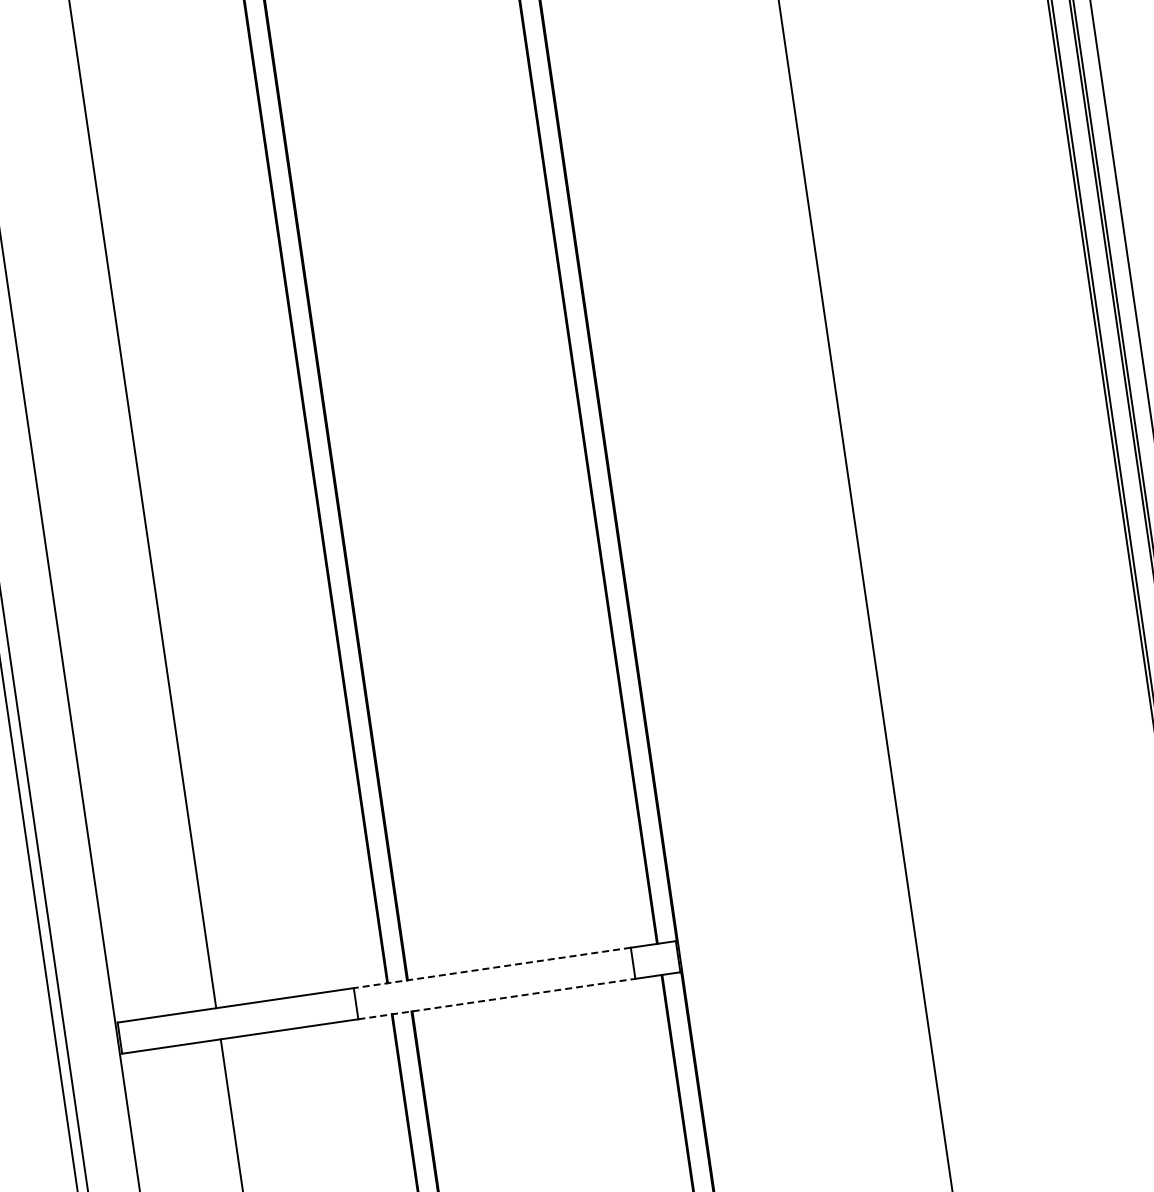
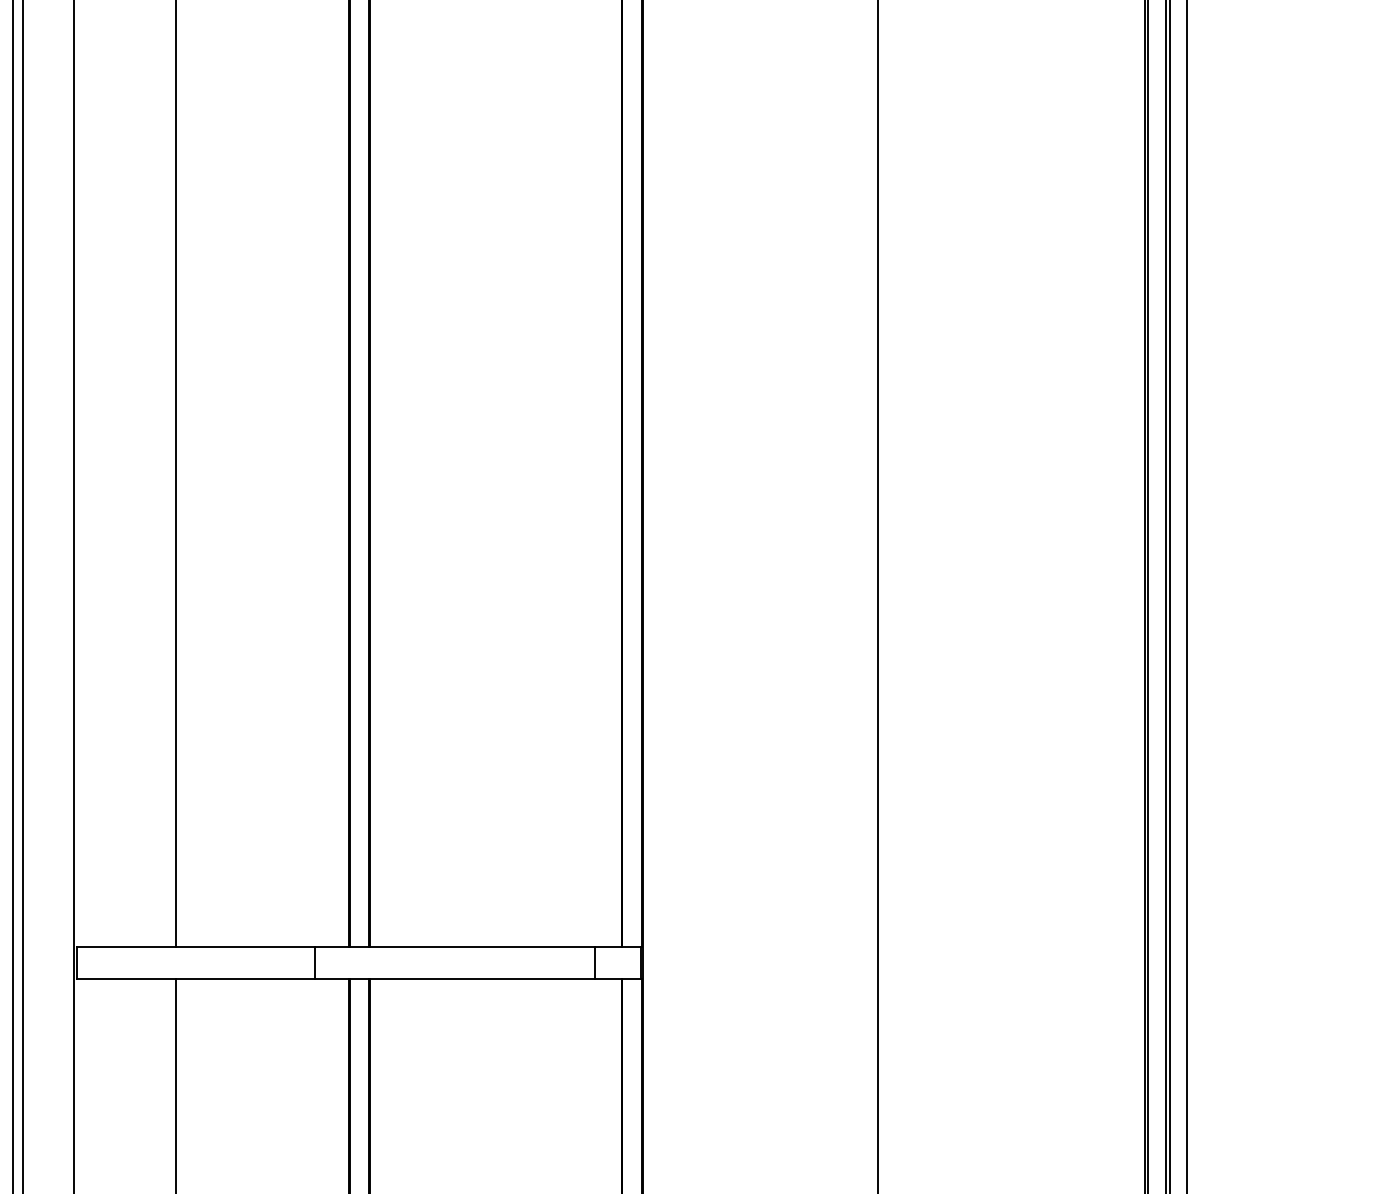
line: (492, 968) -> (455, 947), dashed -> solid
line: (497, 999) -> (455, 978), dashed -> solid

